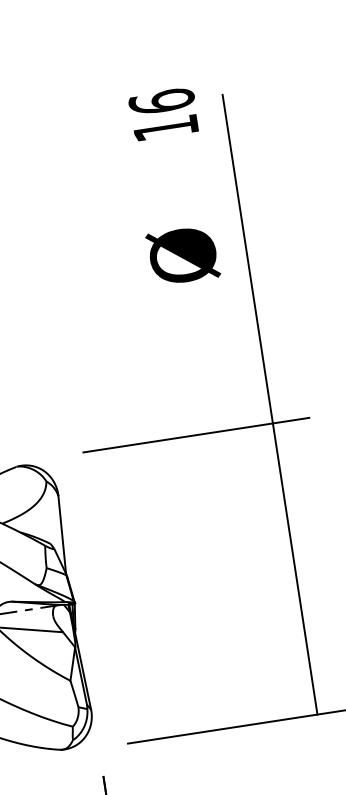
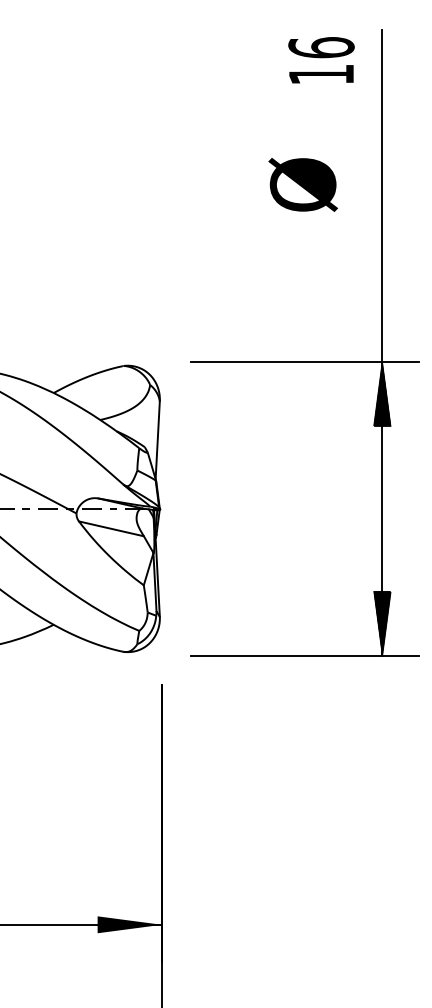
text: (163, 114) -> (321, 60), moved
text: (182, 255) -> (302, 184), moved
hatch: (276, 455) -> (381, 394), added
hatch: (311, 682) -> (381, 623), added

